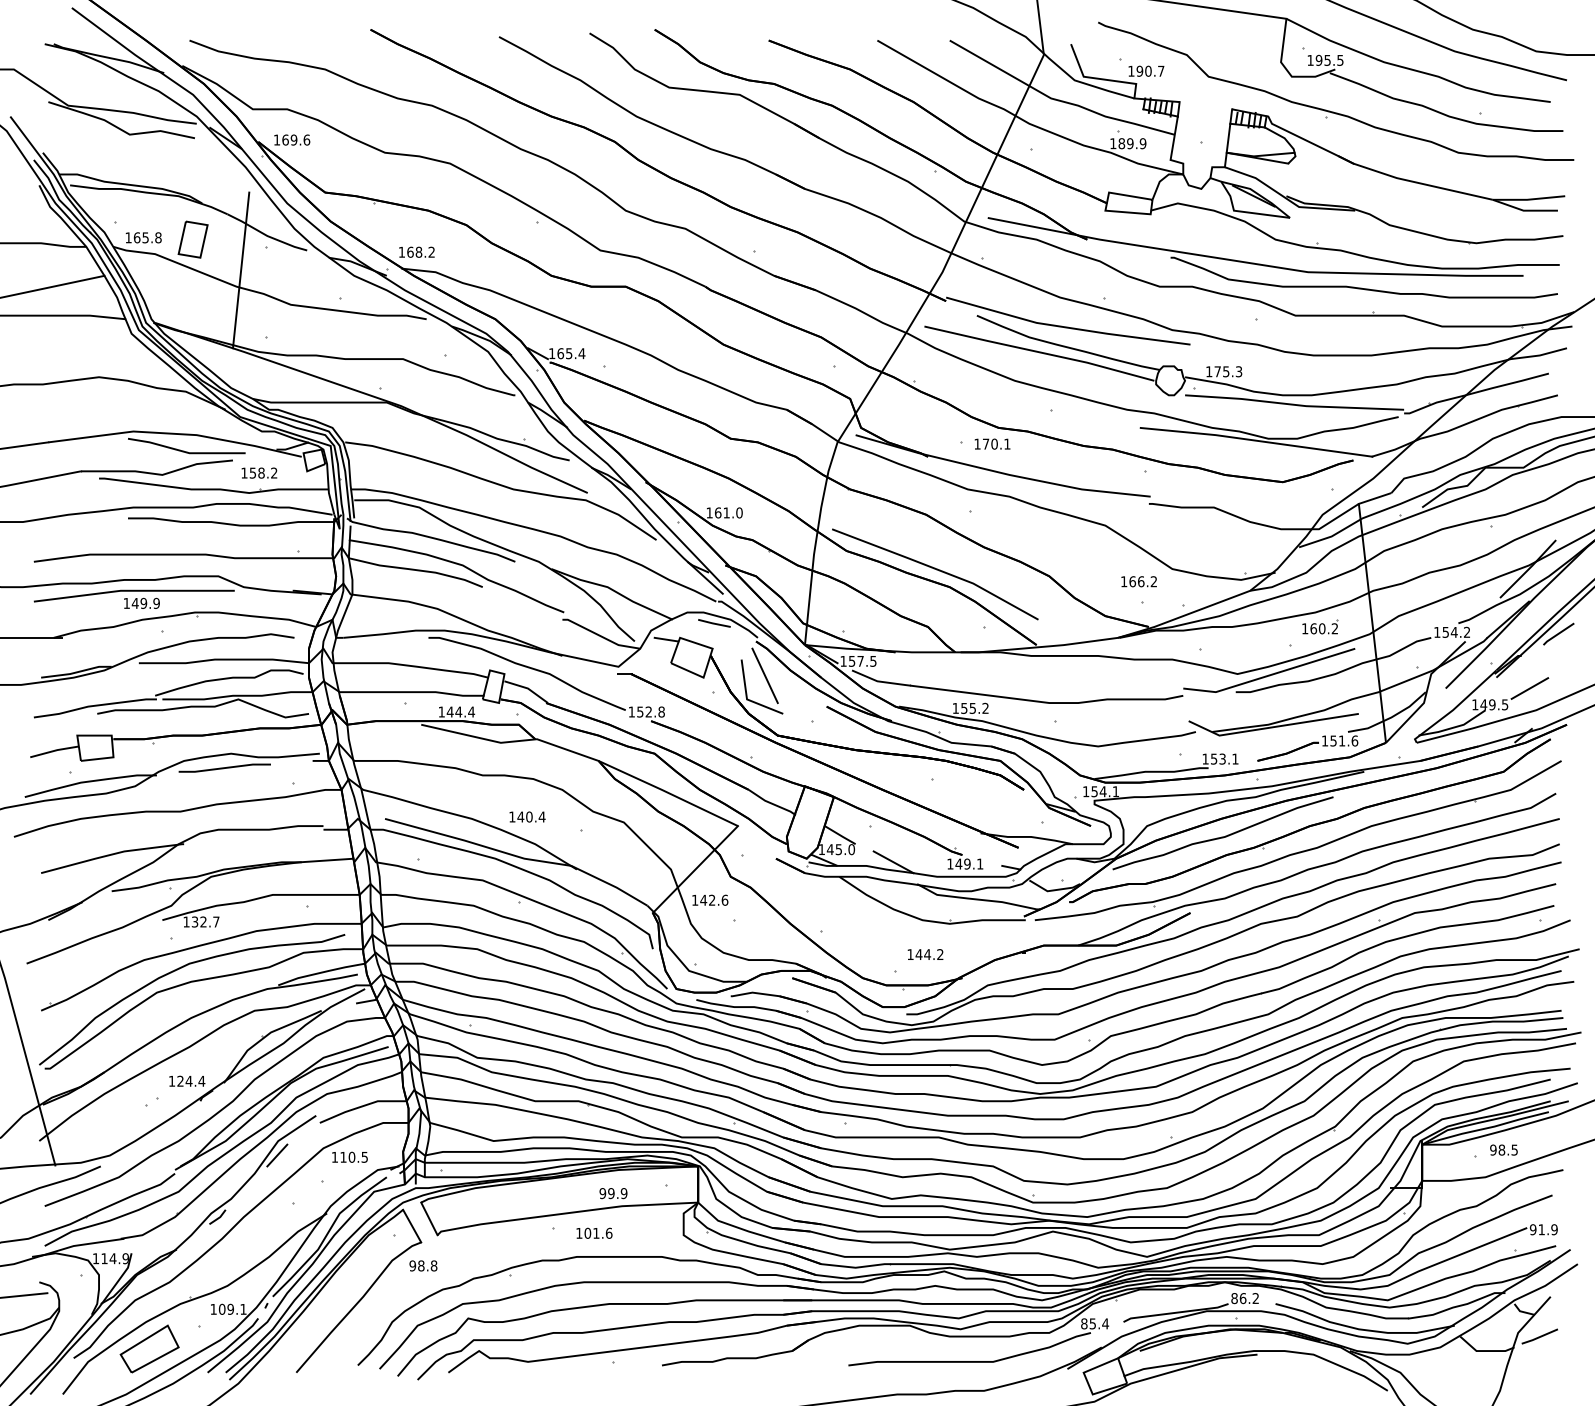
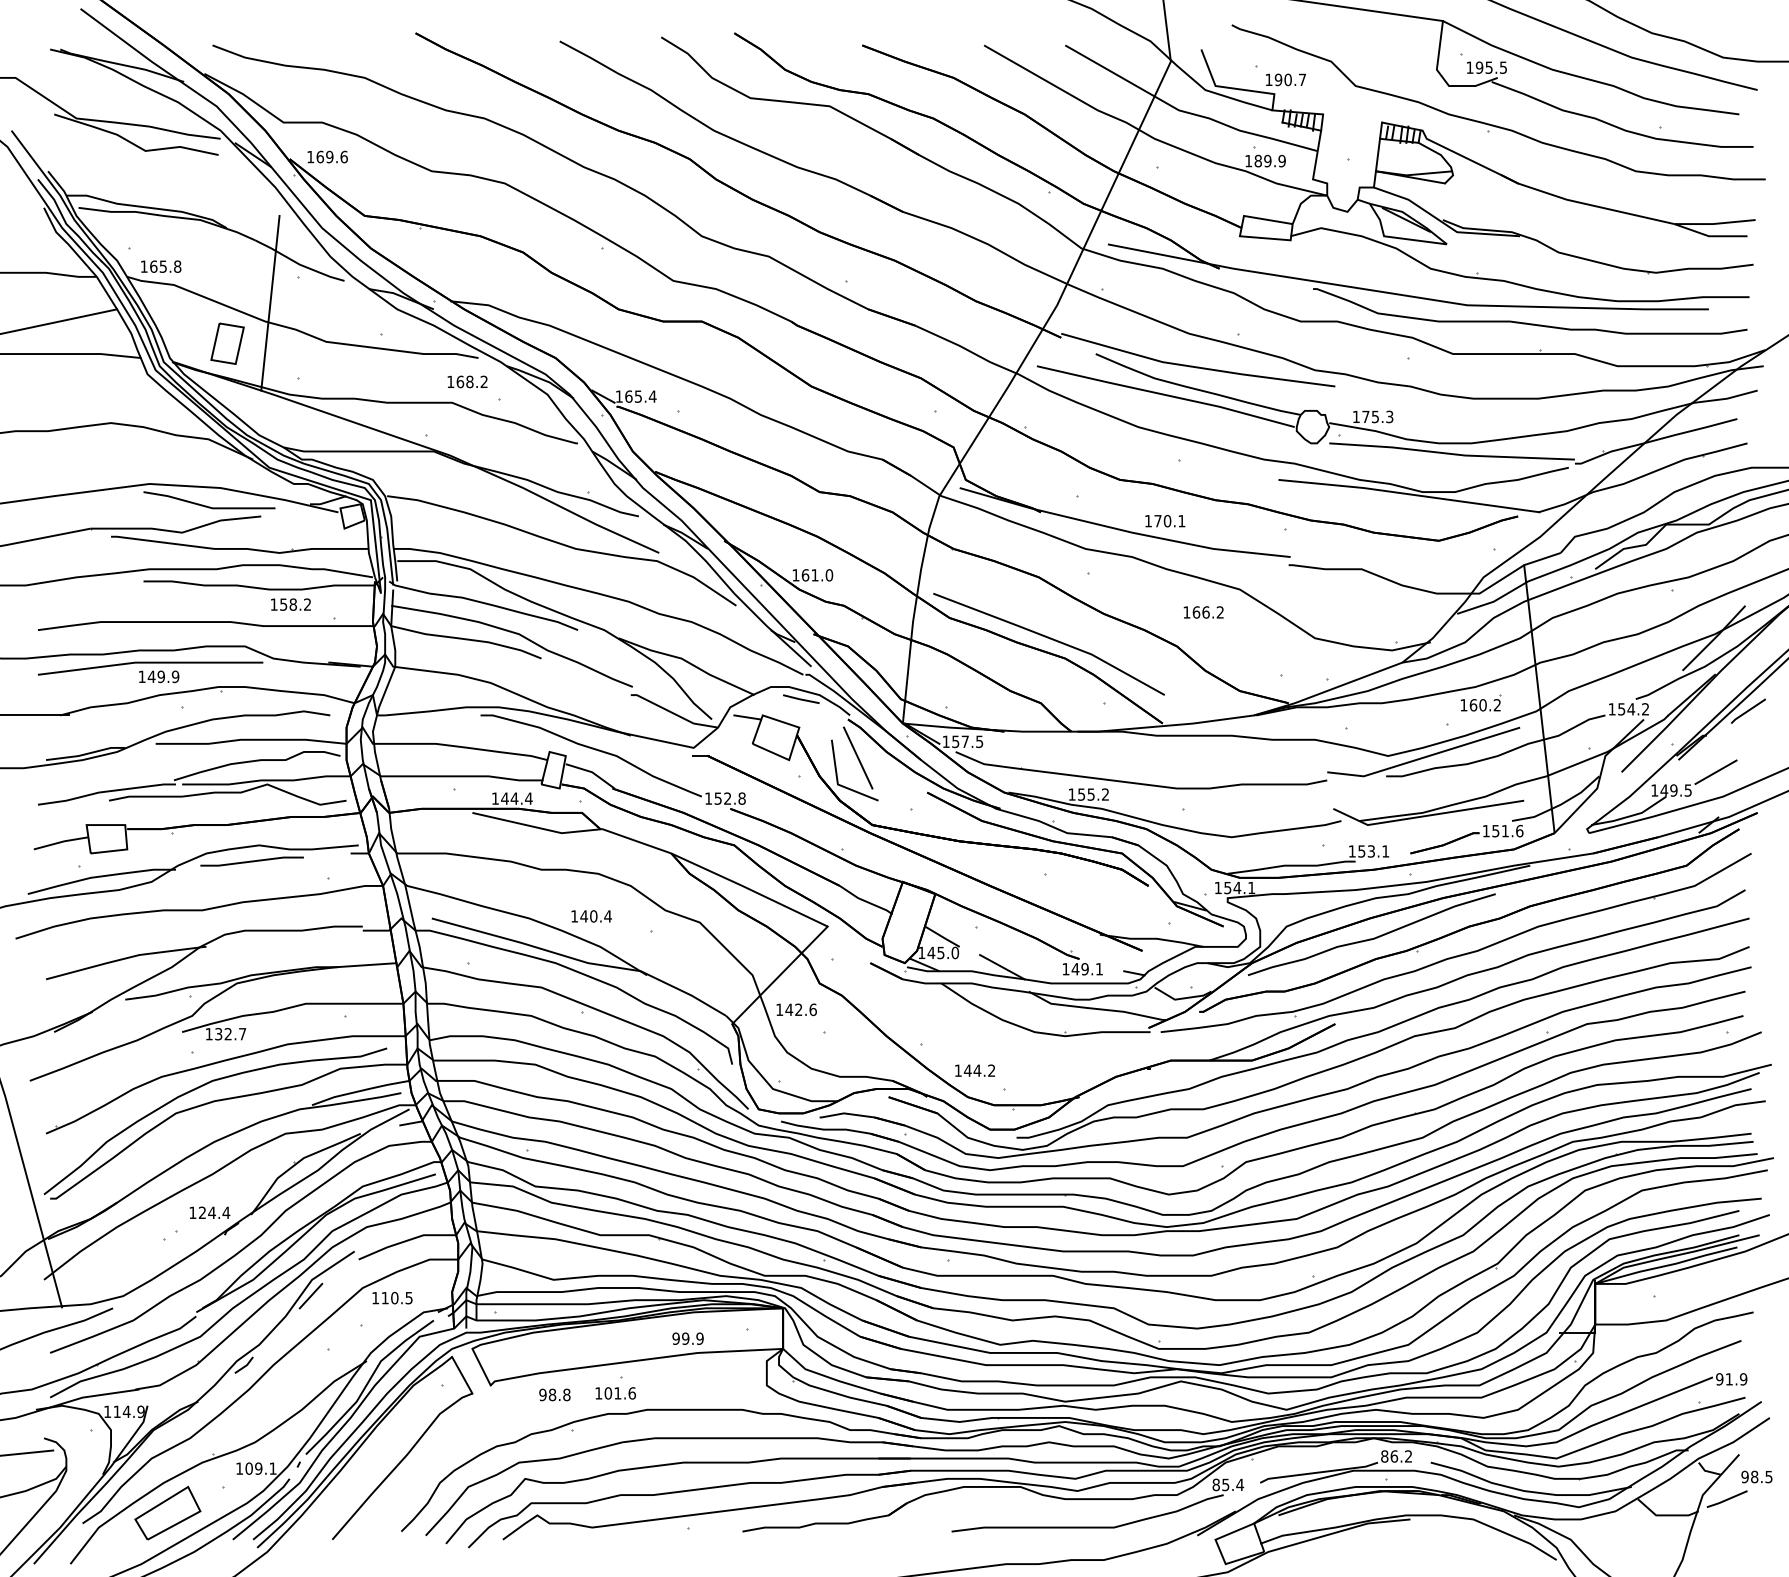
part: (193, 239) -> (227, 343), moved
text: (416, 251) -> (467, 381), moved
text: (992, 444) -> (1165, 521), moved
text: (259, 472) -> (290, 604), moved
text: (1138, 581) -> (1203, 612), moved
text: (924, 954) -> (974, 1070), moved
text: (1503, 1149) -> (1756, 1476), moved
text: (594, 1233) -> (615, 1393), moved
text: (423, 1265) -> (554, 1394), moved

